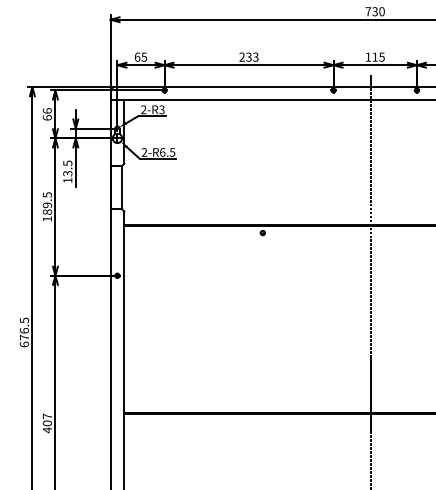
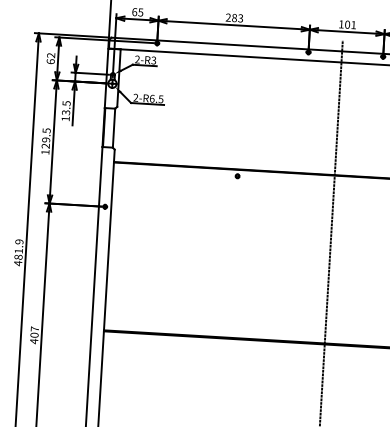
text: (248, 56) -> (234, 17), 233 -> 283
text: (378, 56) -> (350, 24), 115 -> 101
text: (47, 110) -> (51, 55), 66 -> 62
text: (47, 211) -> (45, 145), 189.5 -> 129.5
text: (24, 332) -> (18, 252), 676.5 -> 481.9

